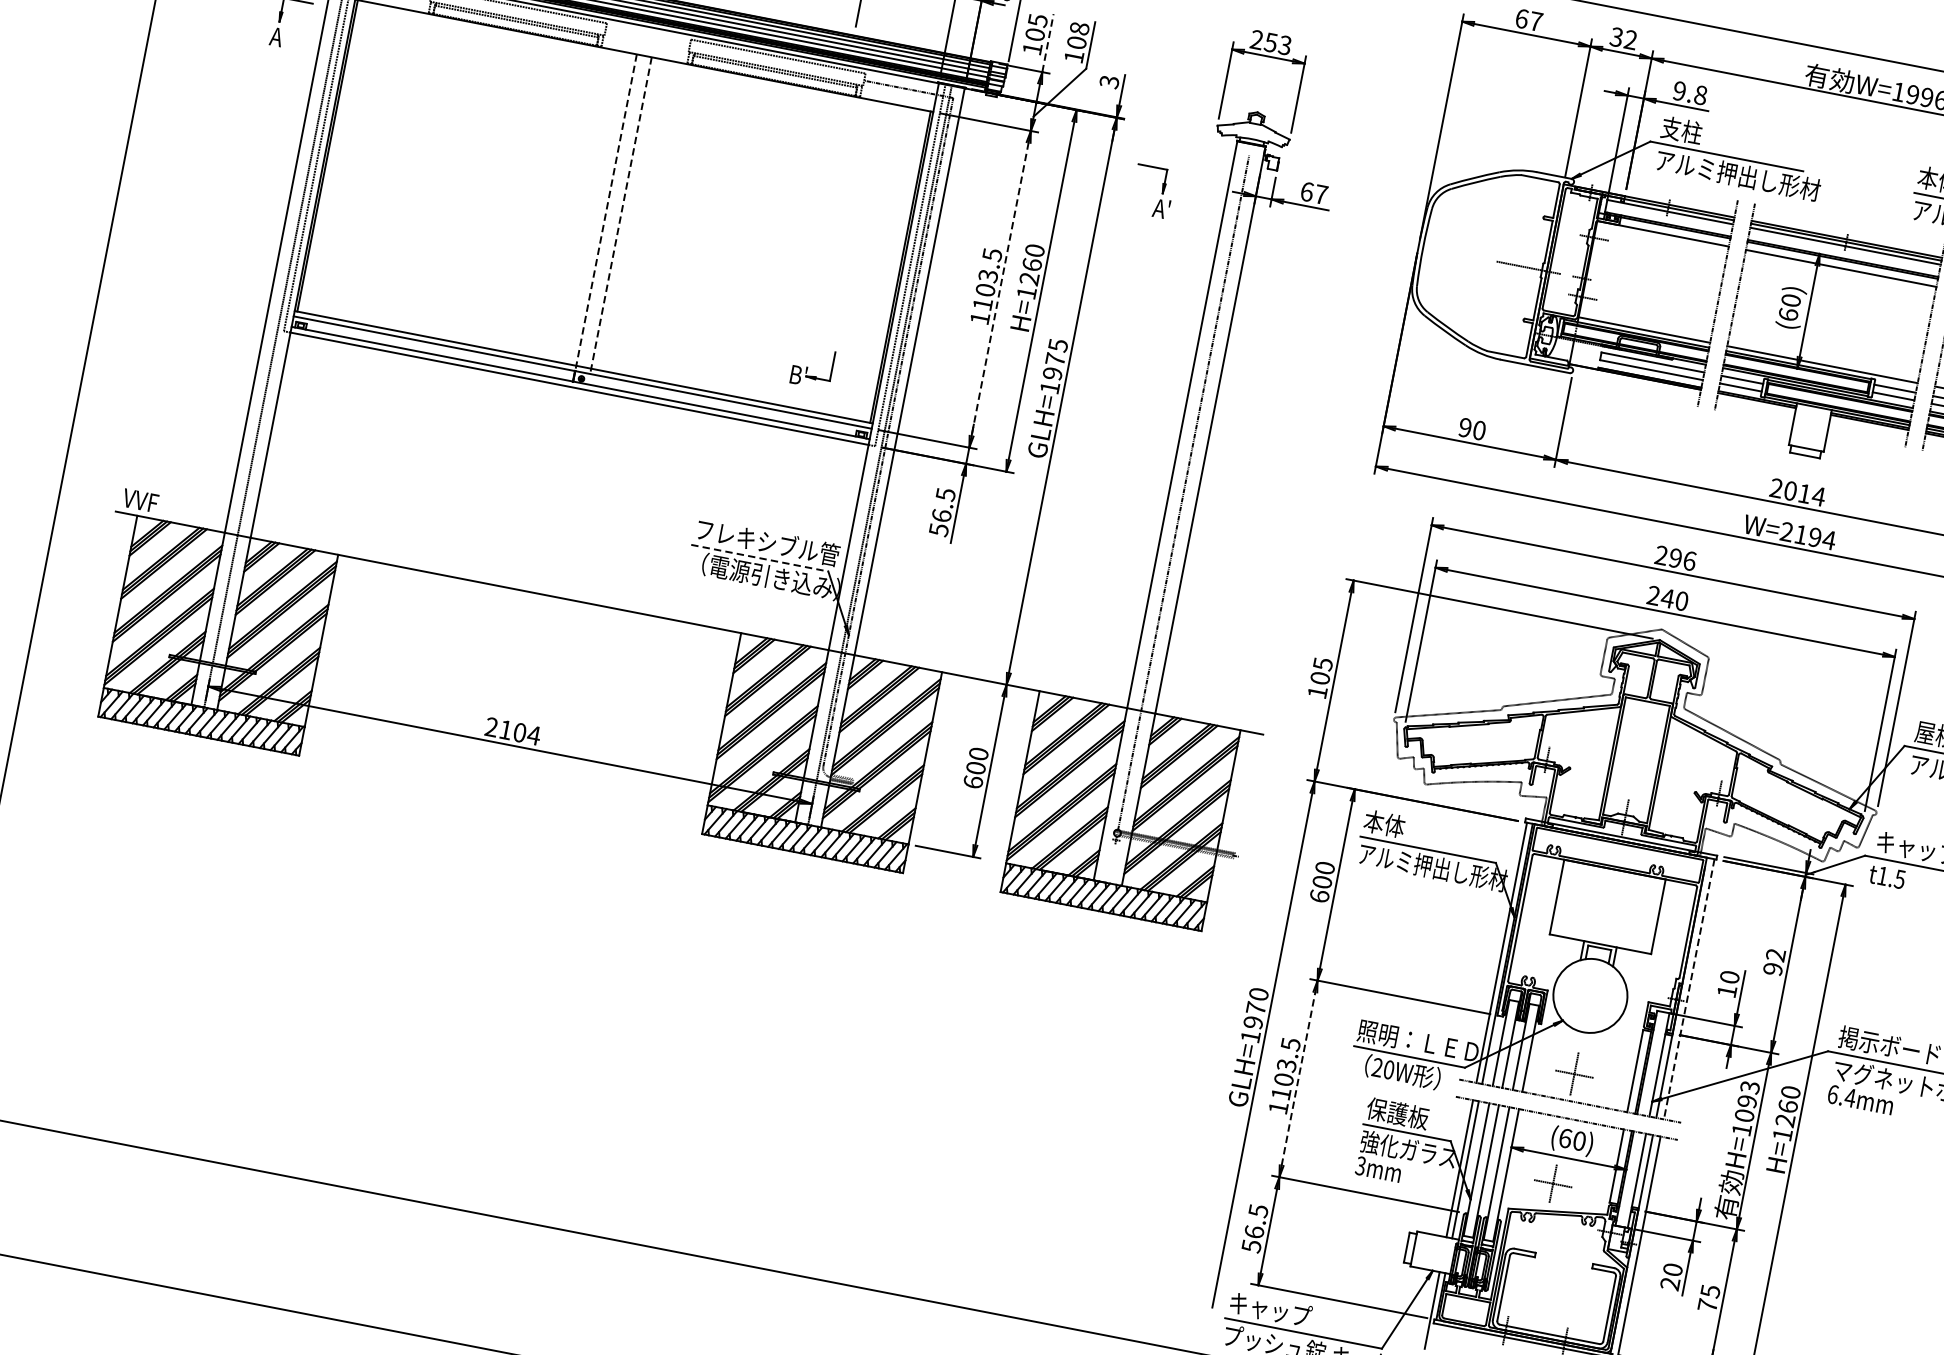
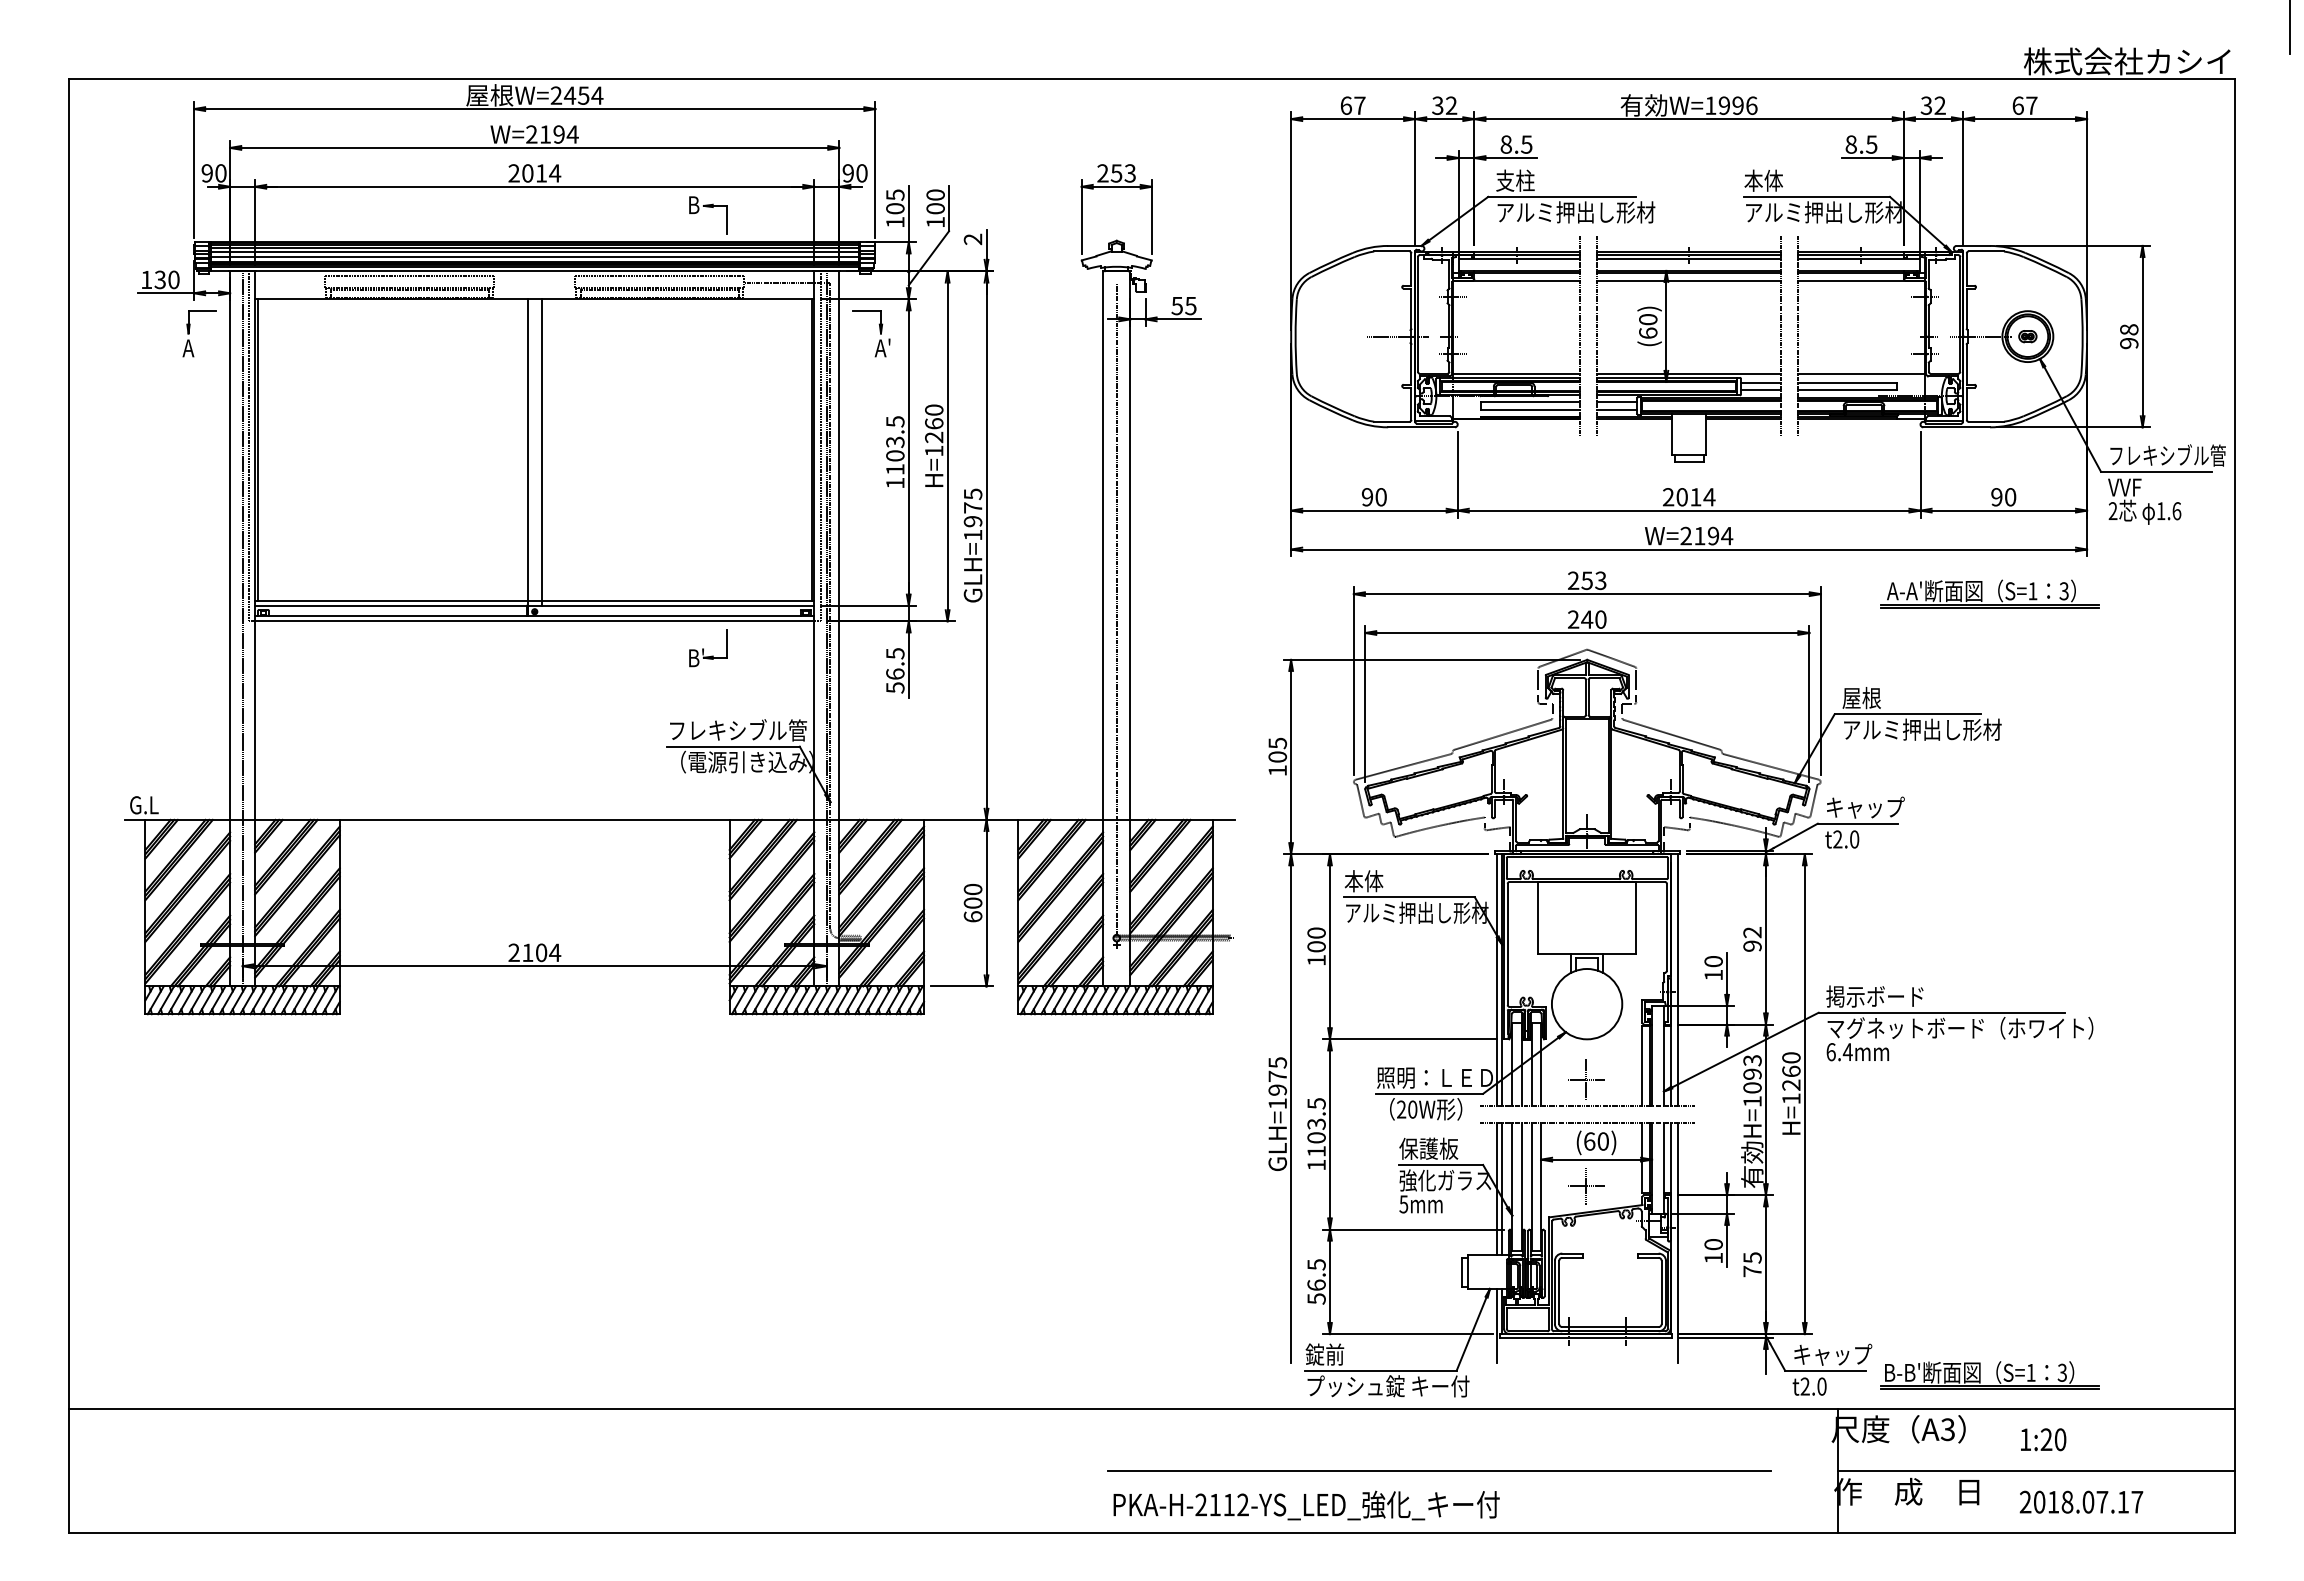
text: (1079, 28) -> (935, 194), 108 -> 100
line: (1047, 42) -> (908, 213), dashed -> solid
text: (1109, 82) -> (973, 239), 3 -> 2
text: (1690, 93) -> (1516, 144), 9.8 -> 8.5
part: (1161, 190) -> (879, 331), moved
text: (1313, 192) -> (1183, 305), 67 -> 55
line: (606, 212) -> (527, 452), dashed -> solid
line: (620, 215) -> (541, 452), dashed -> solid
line: (999, 289) -> (908, 452), dashed -> solid
part: (812, 367) -> (708, 648), moved
text: (140, 500) -> (145, 805), VVF -> G.L
line: (759, 558) -> (733, 746), dashed -> solid
text: (1682, 559) -> (1593, 580), 296 -> 253
text: (1891, 877) -> (1846, 839), t1.5 -> t2.0
text: (1319, 895) -> (1316, 959), 600 -> 100
line: (1689, 989) -> (1678, 980), dashed -> solid
text: (1258, 994) -> (1277, 1062), GLH=1970 -> GLH=1975
line: (1299, 1079) -> (1330, 1134), dashed -> solid
text: (1361, 1165) -> (1404, 1203), 3mm -> 5mm
text: (1670, 1283) -> (1713, 1257), 20 -> 10
text: (1270, 1309) -> (1345, 1354), キャップ -> 錠前

